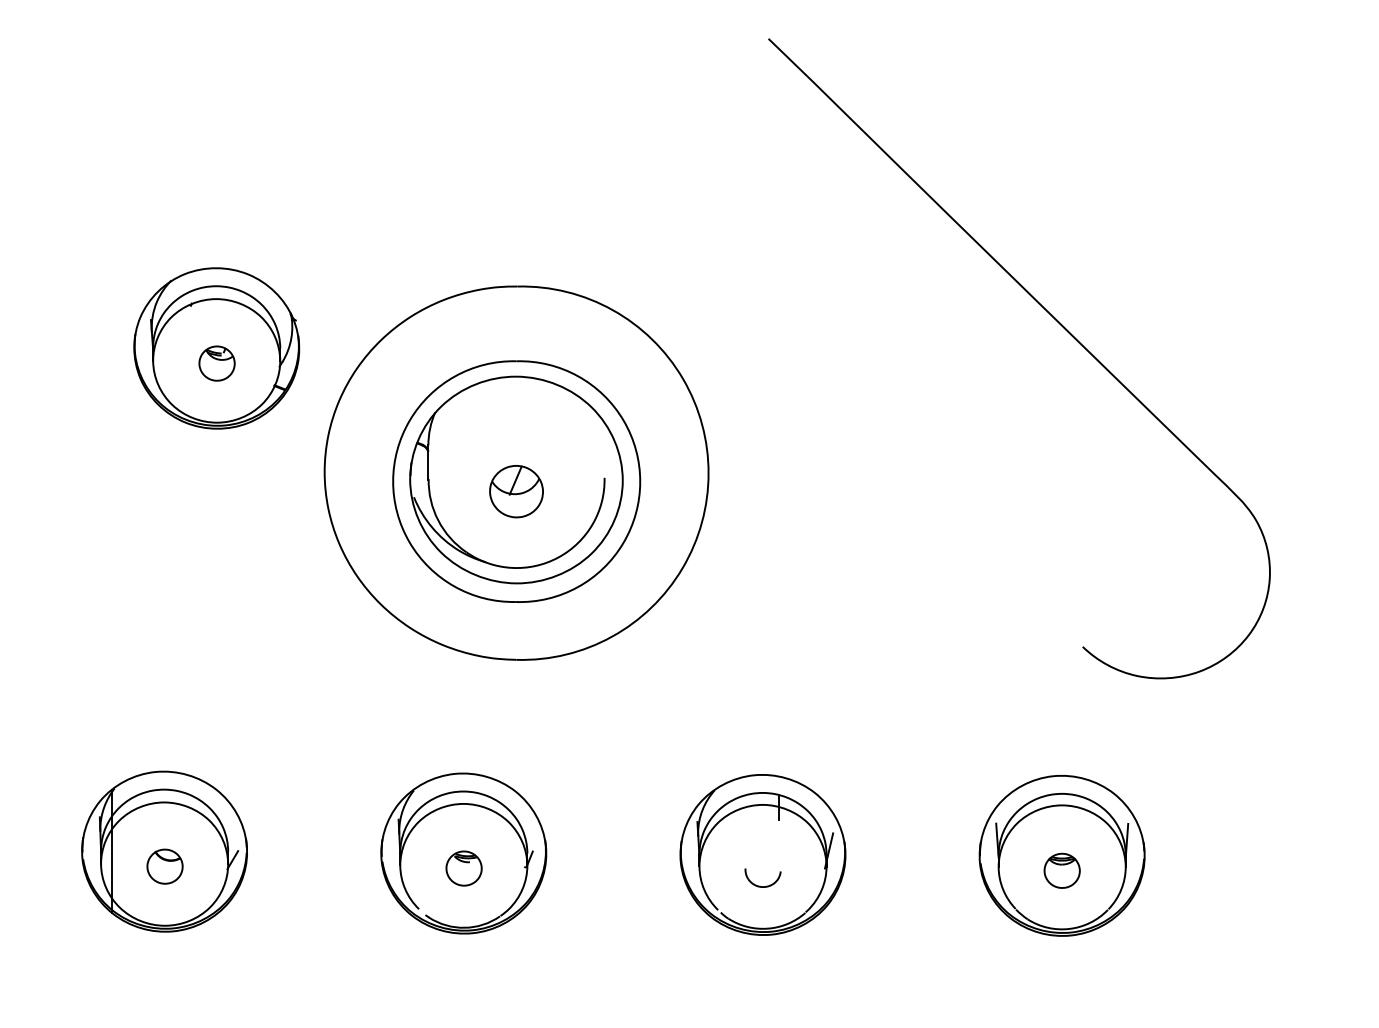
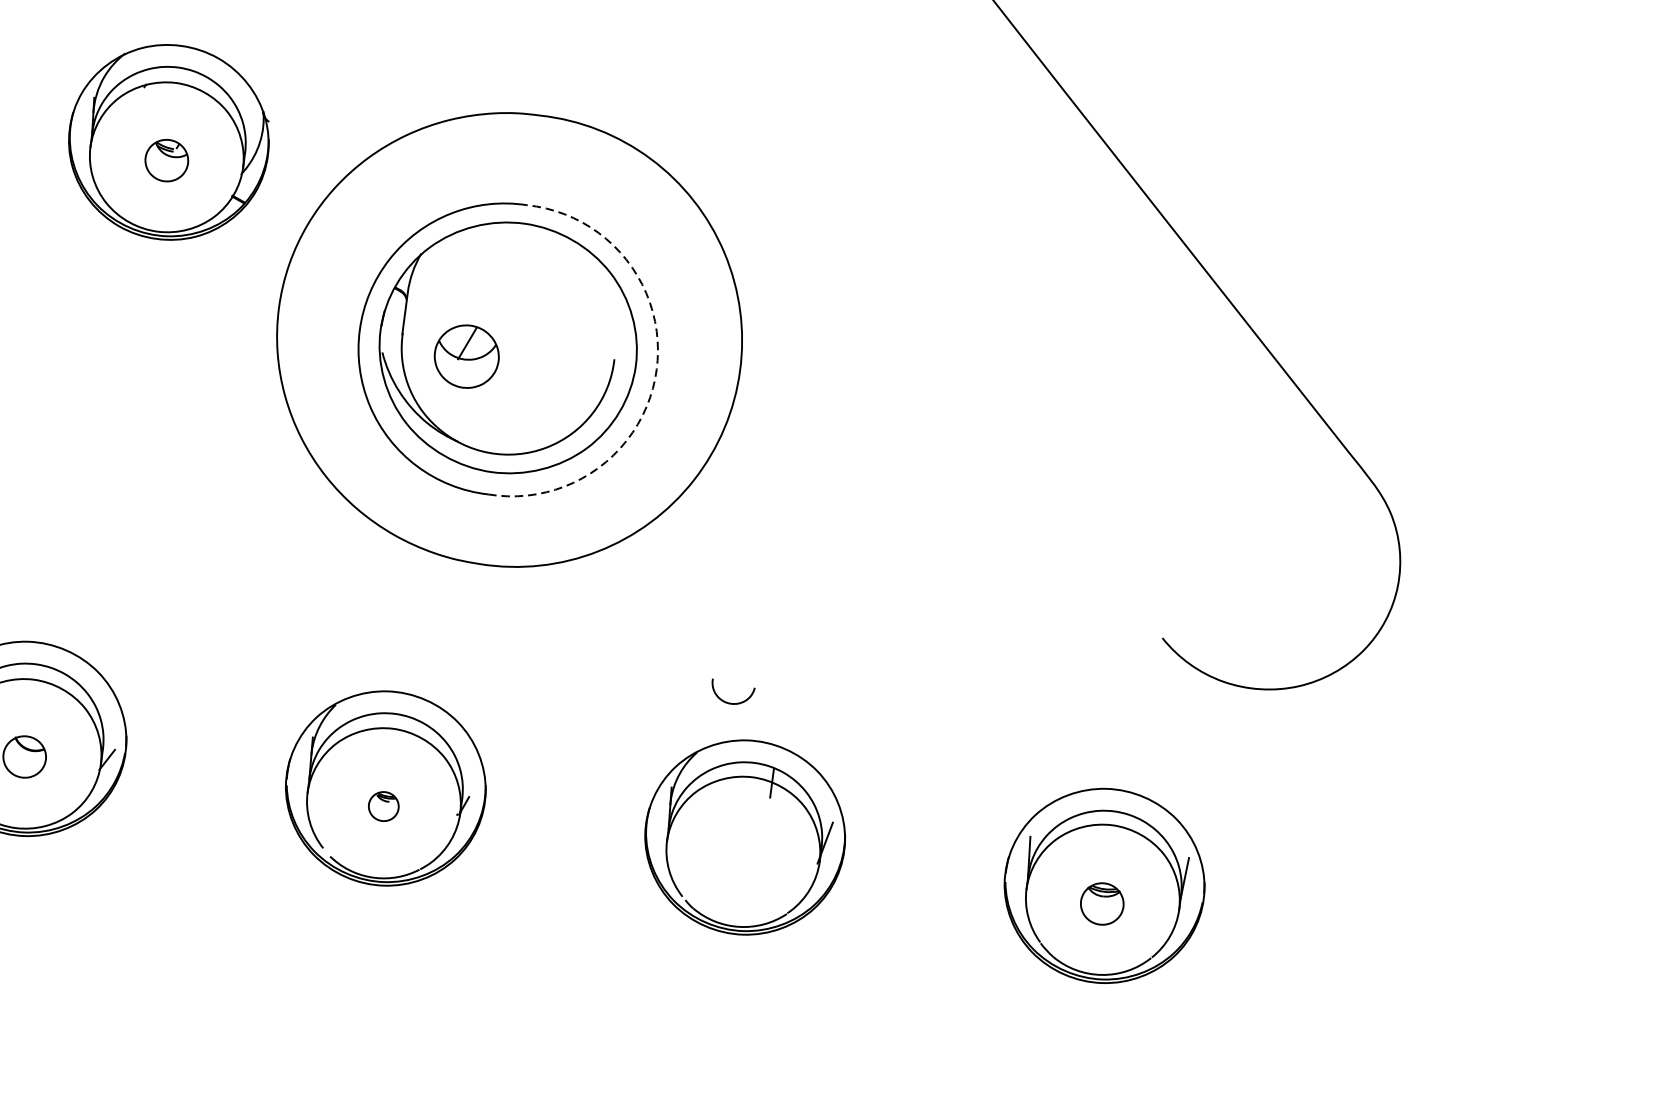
arc: (640, 481) -> (657, 369), solid -> dashed
part: (516, 491) -> (466, 356), moved
part: (463, 868) -> (383, 806), size x0.7
part: (759, 885) -> (727, 701), moved

